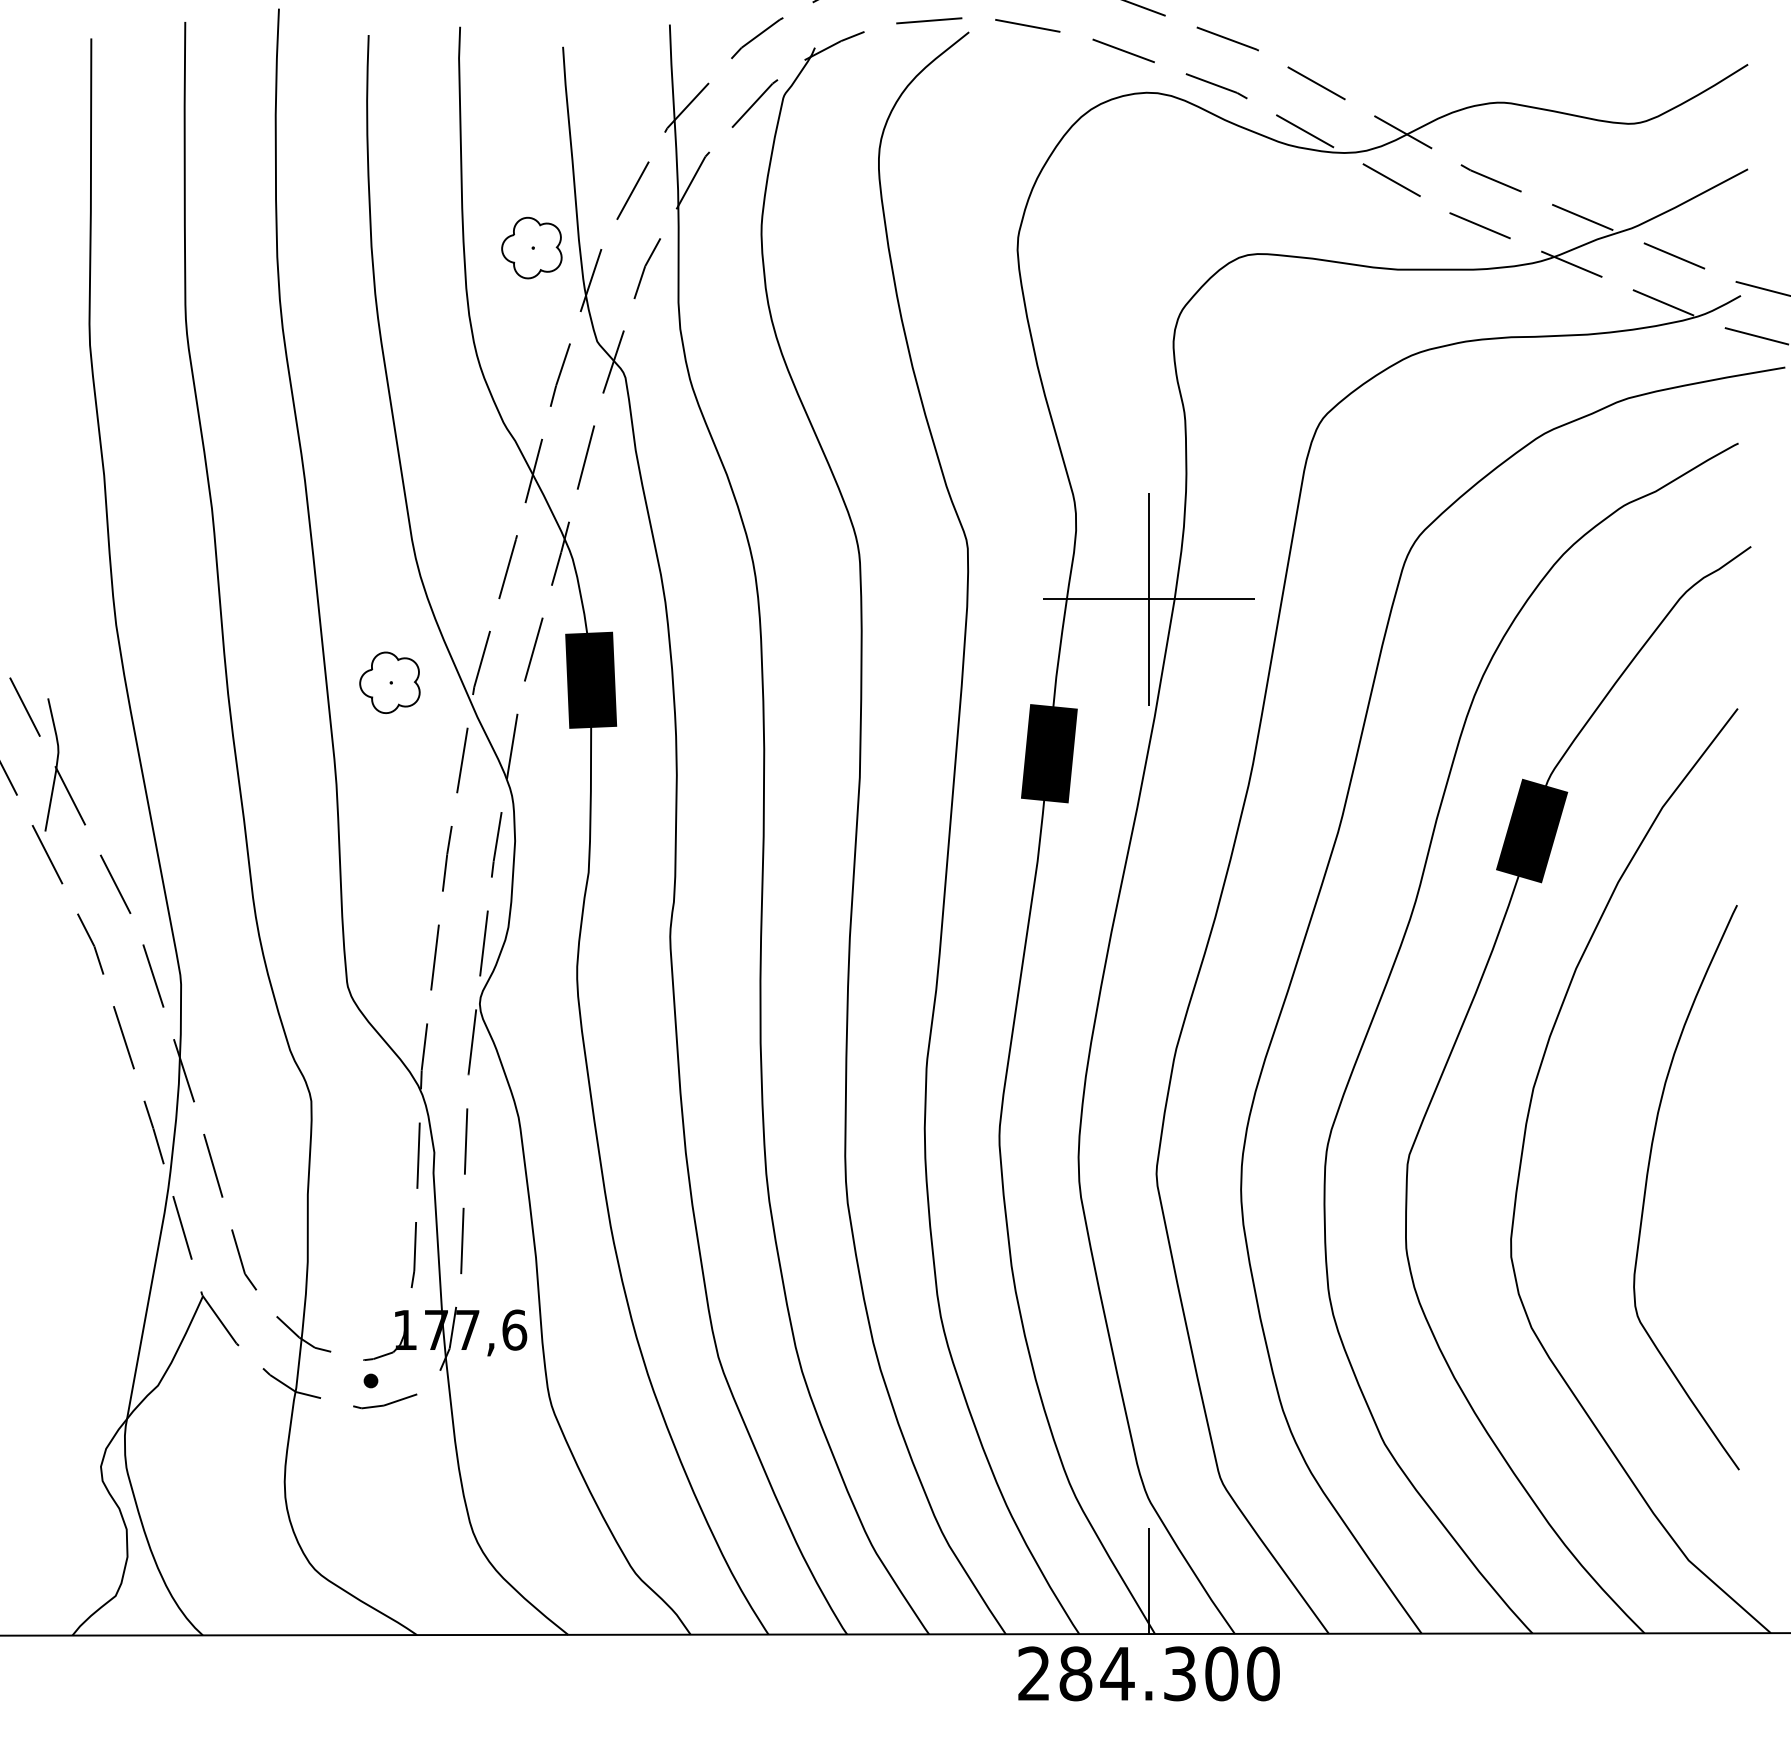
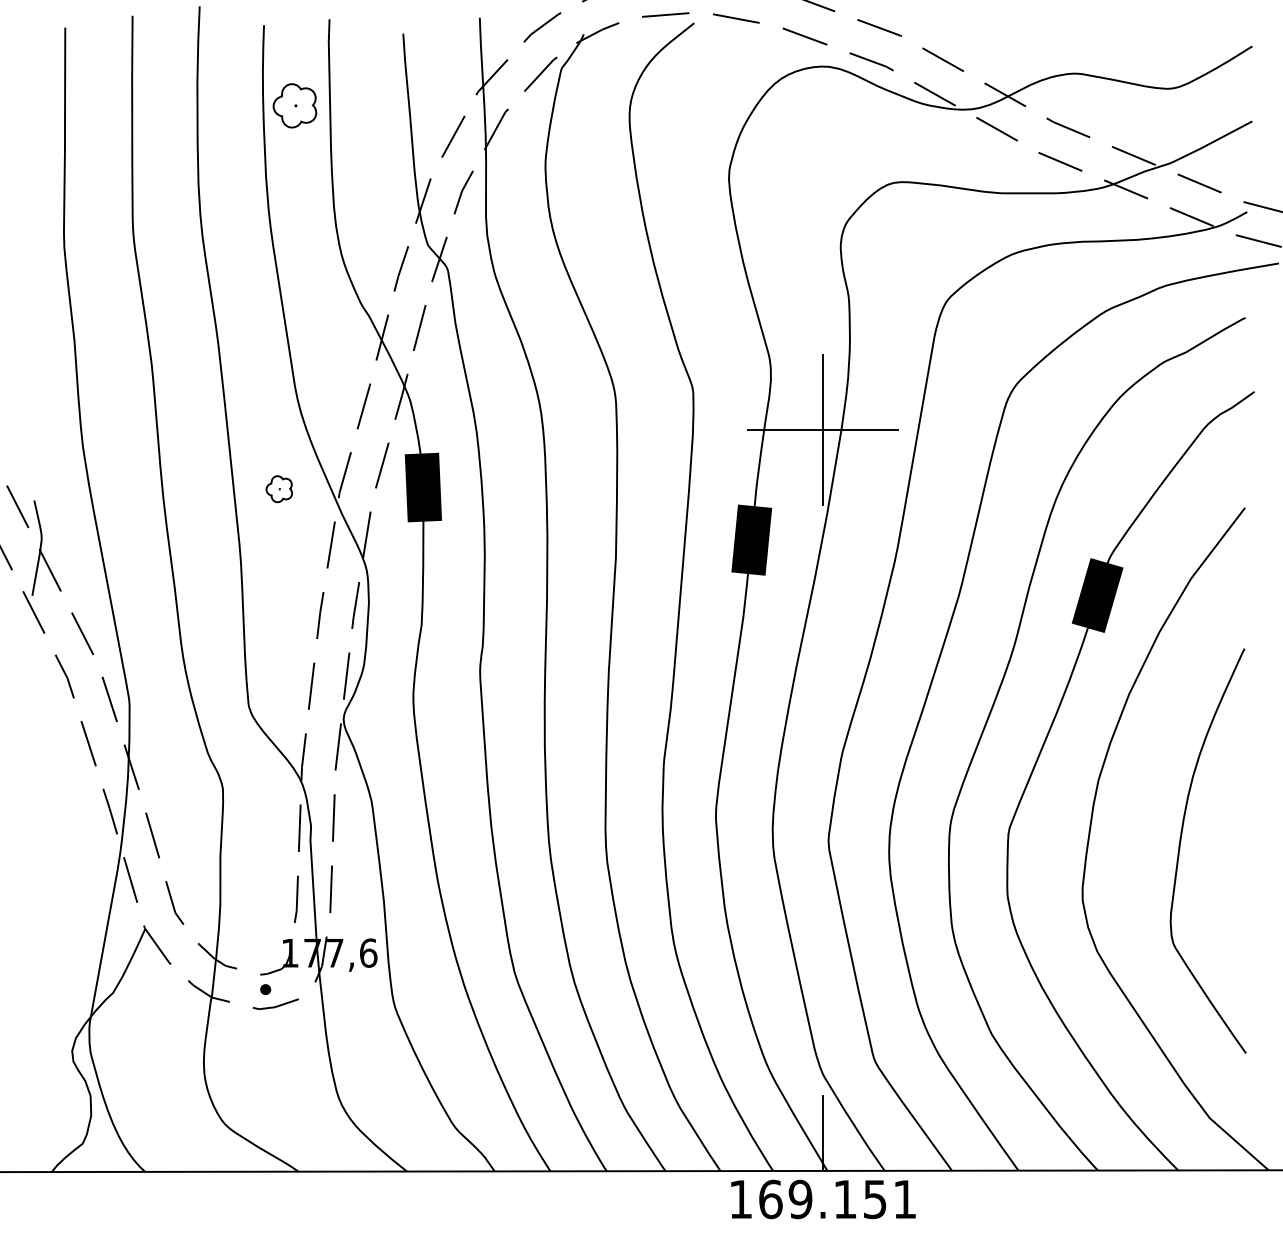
part: (531, 247) -> (294, 105), moved
part: (390, 681) -> (279, 488), size x0.6
text: (1148, 1673) -> (822, 1199), 284.300 -> 169.151

